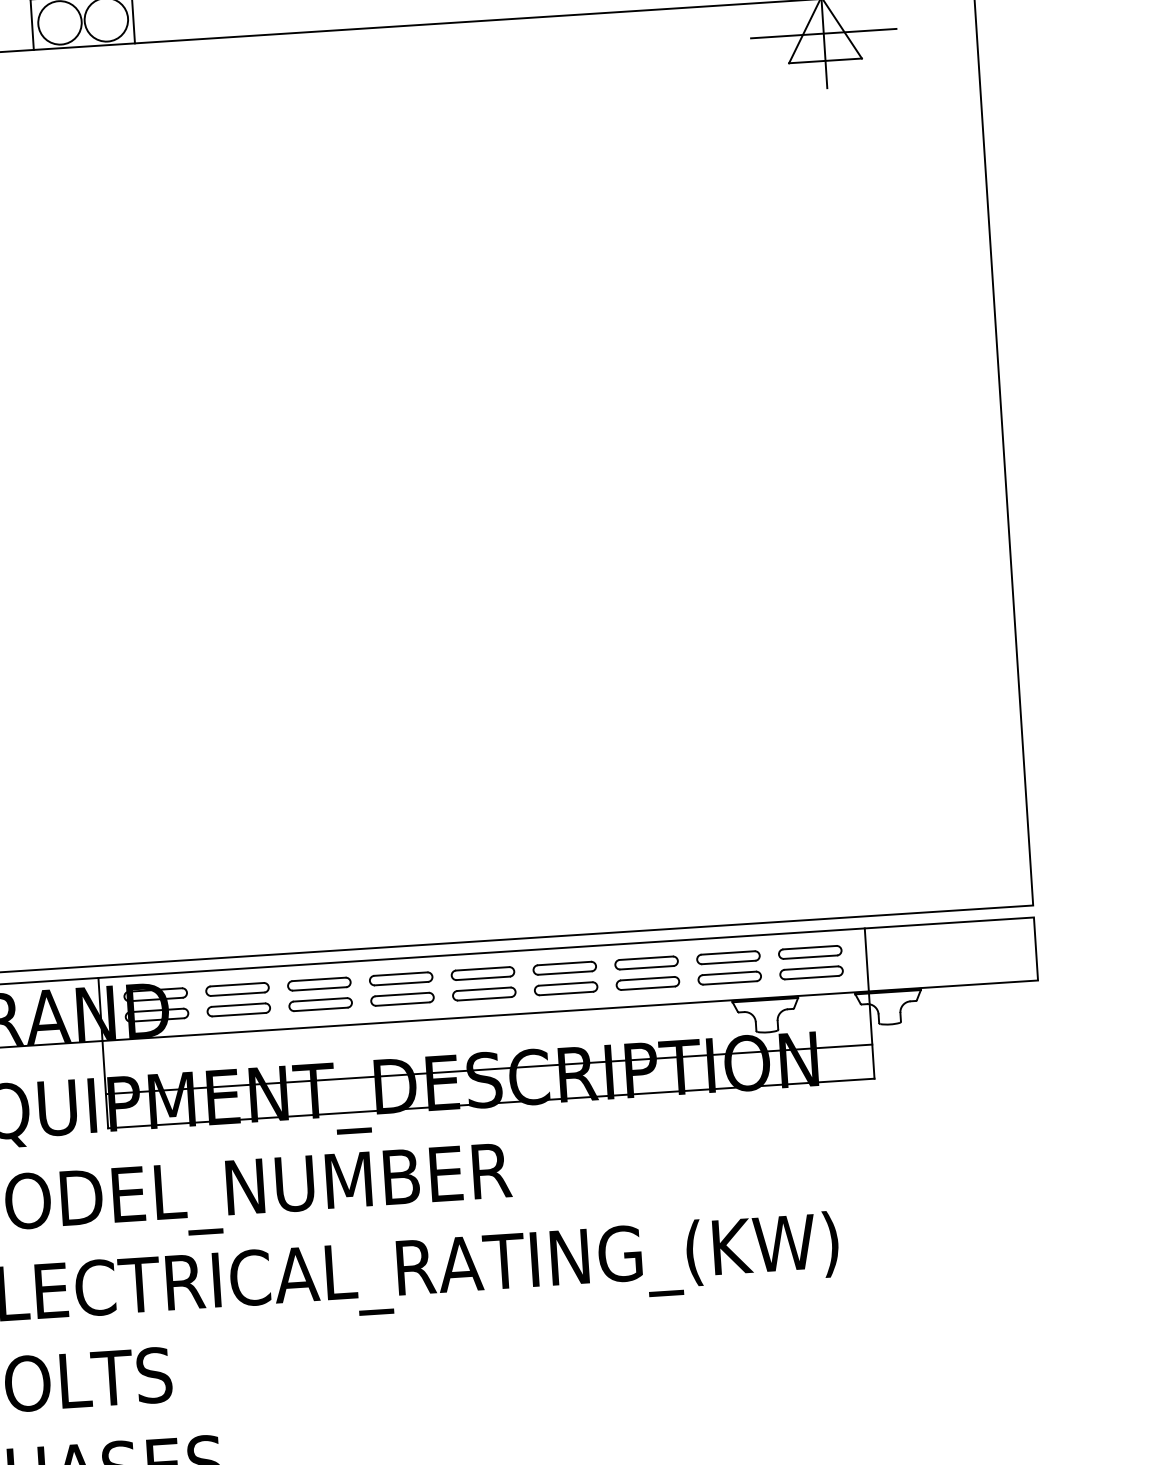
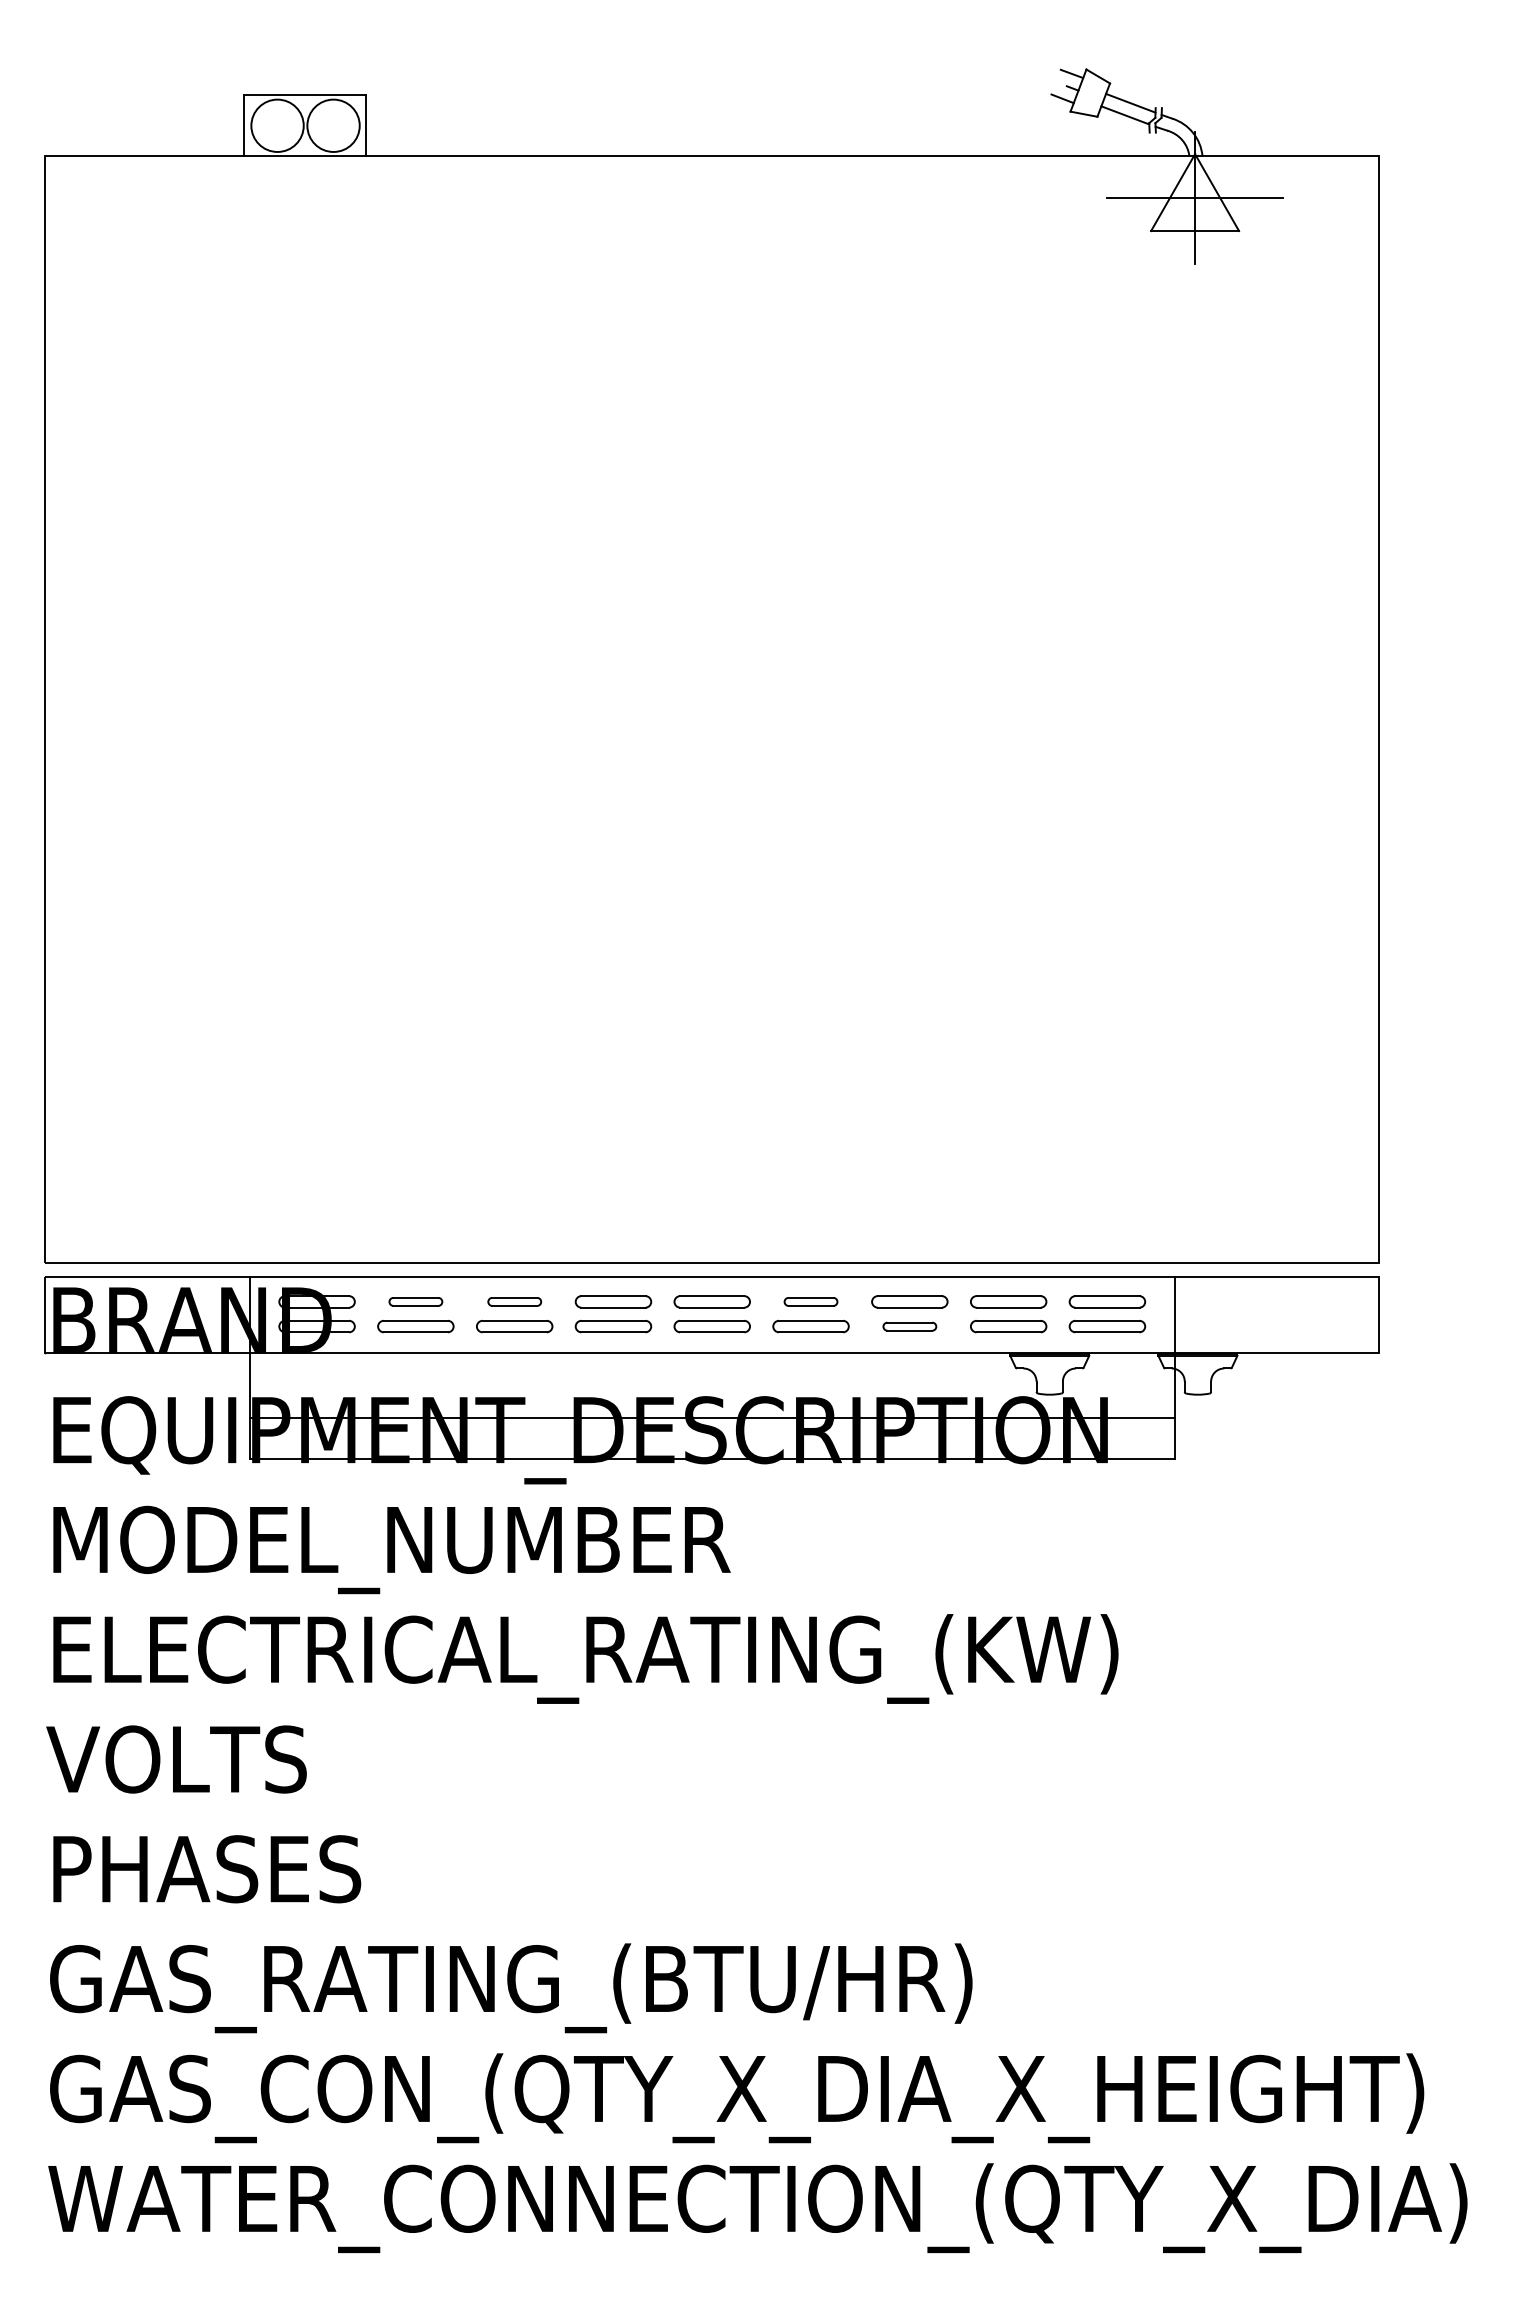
part: (564, 968) -> (810, 1301), size x0.7
part: (319, 983) -> (514, 1301), size x0.7
part: (647, 983) -> (909, 1326), size x0.7
part: (237, 989) -> (415, 1301), size x0.7

